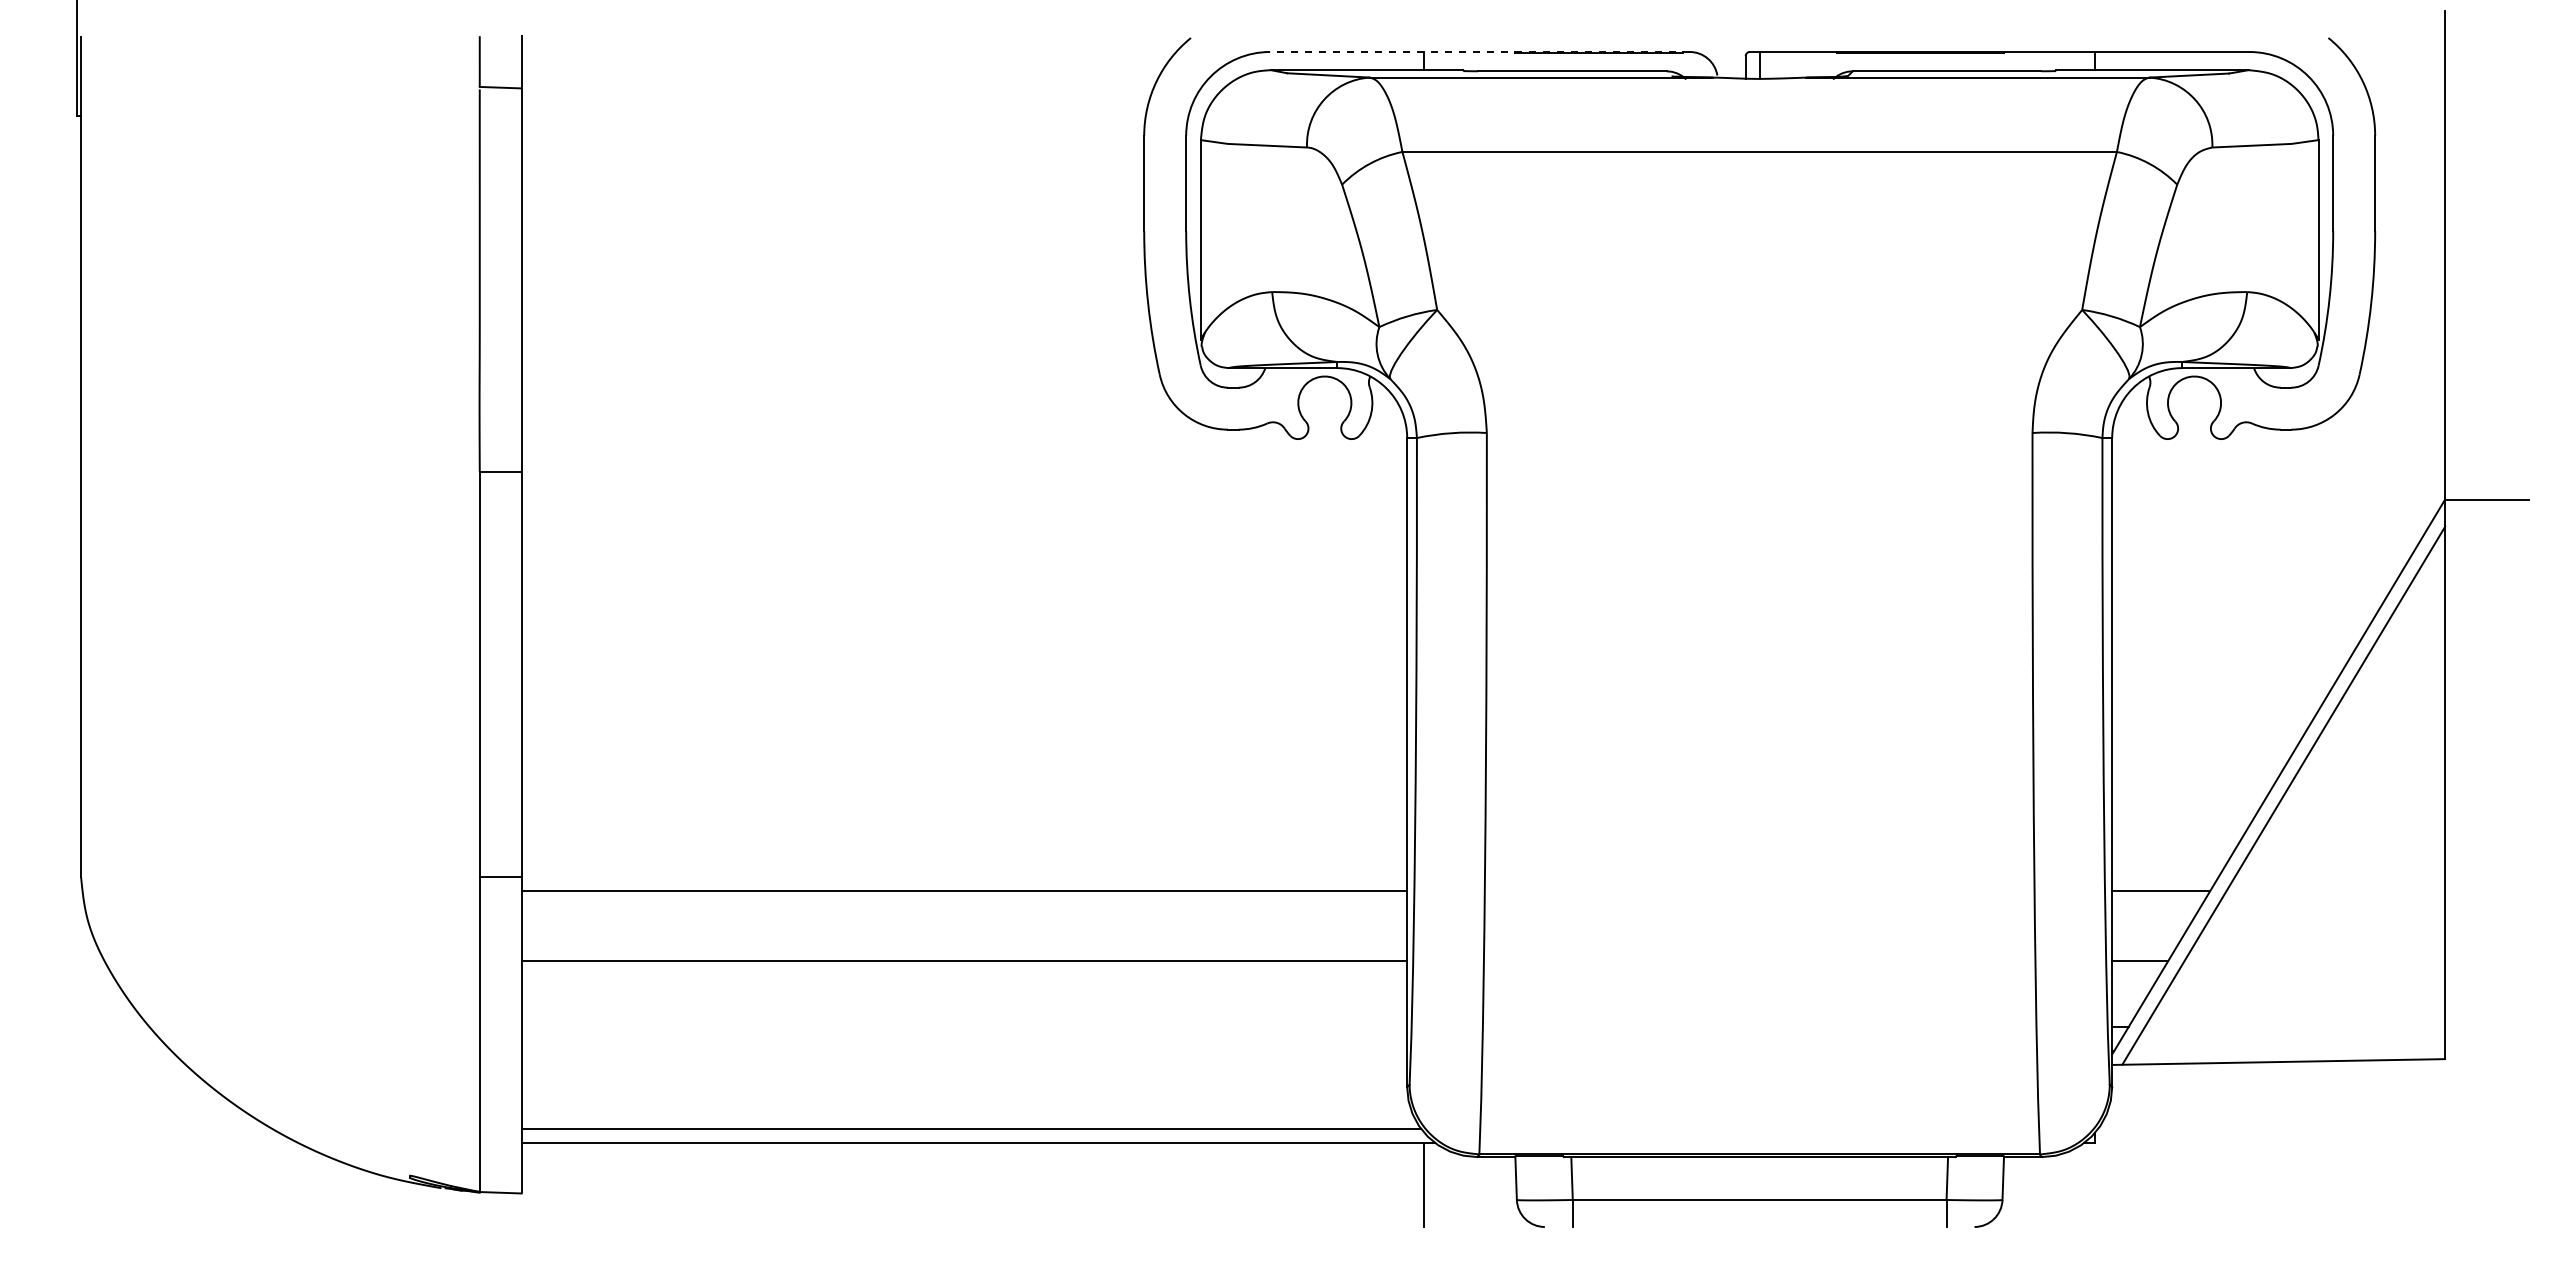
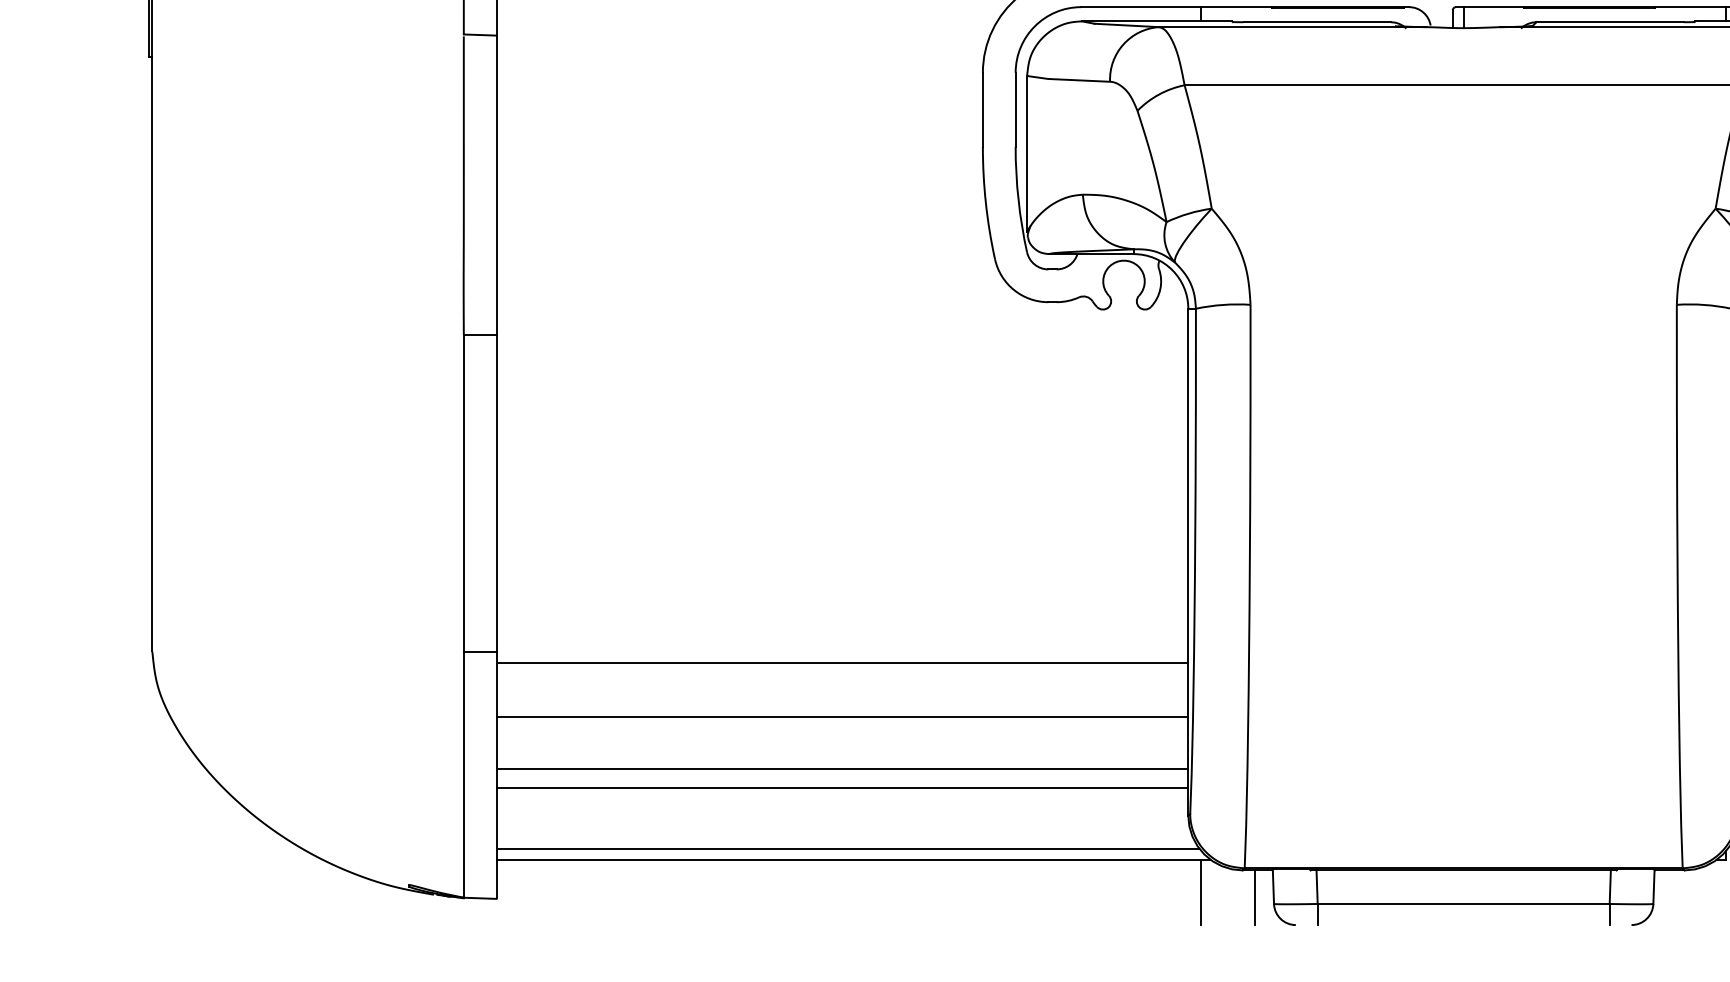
line: (1479, 51) -> (1244, 6), dashed -> solid
line: (964, 1026) -> (842, 768), added
line: (964, 1051) -> (842, 787), added
line: (1492, 1191) -> (1254, 897), added

